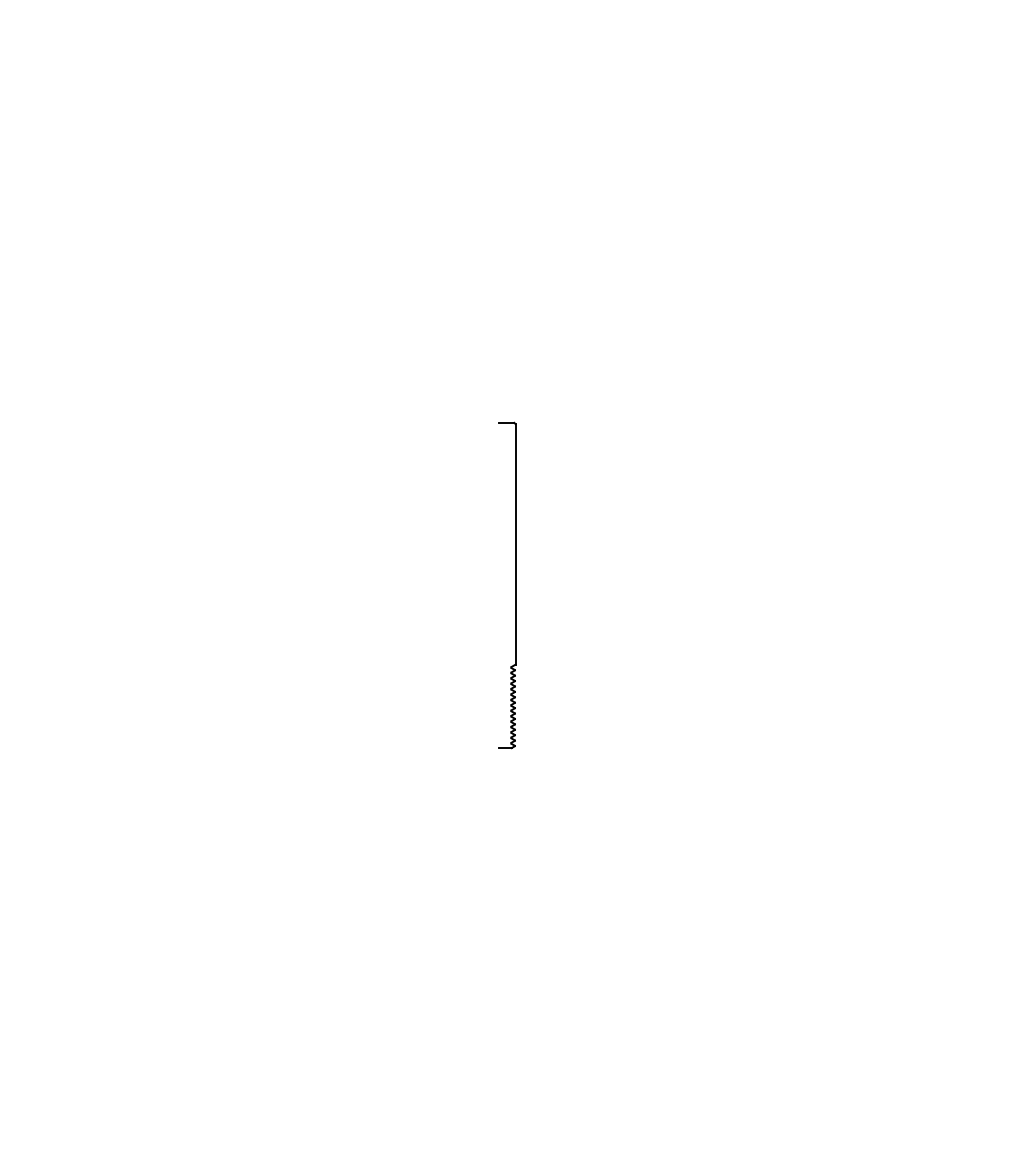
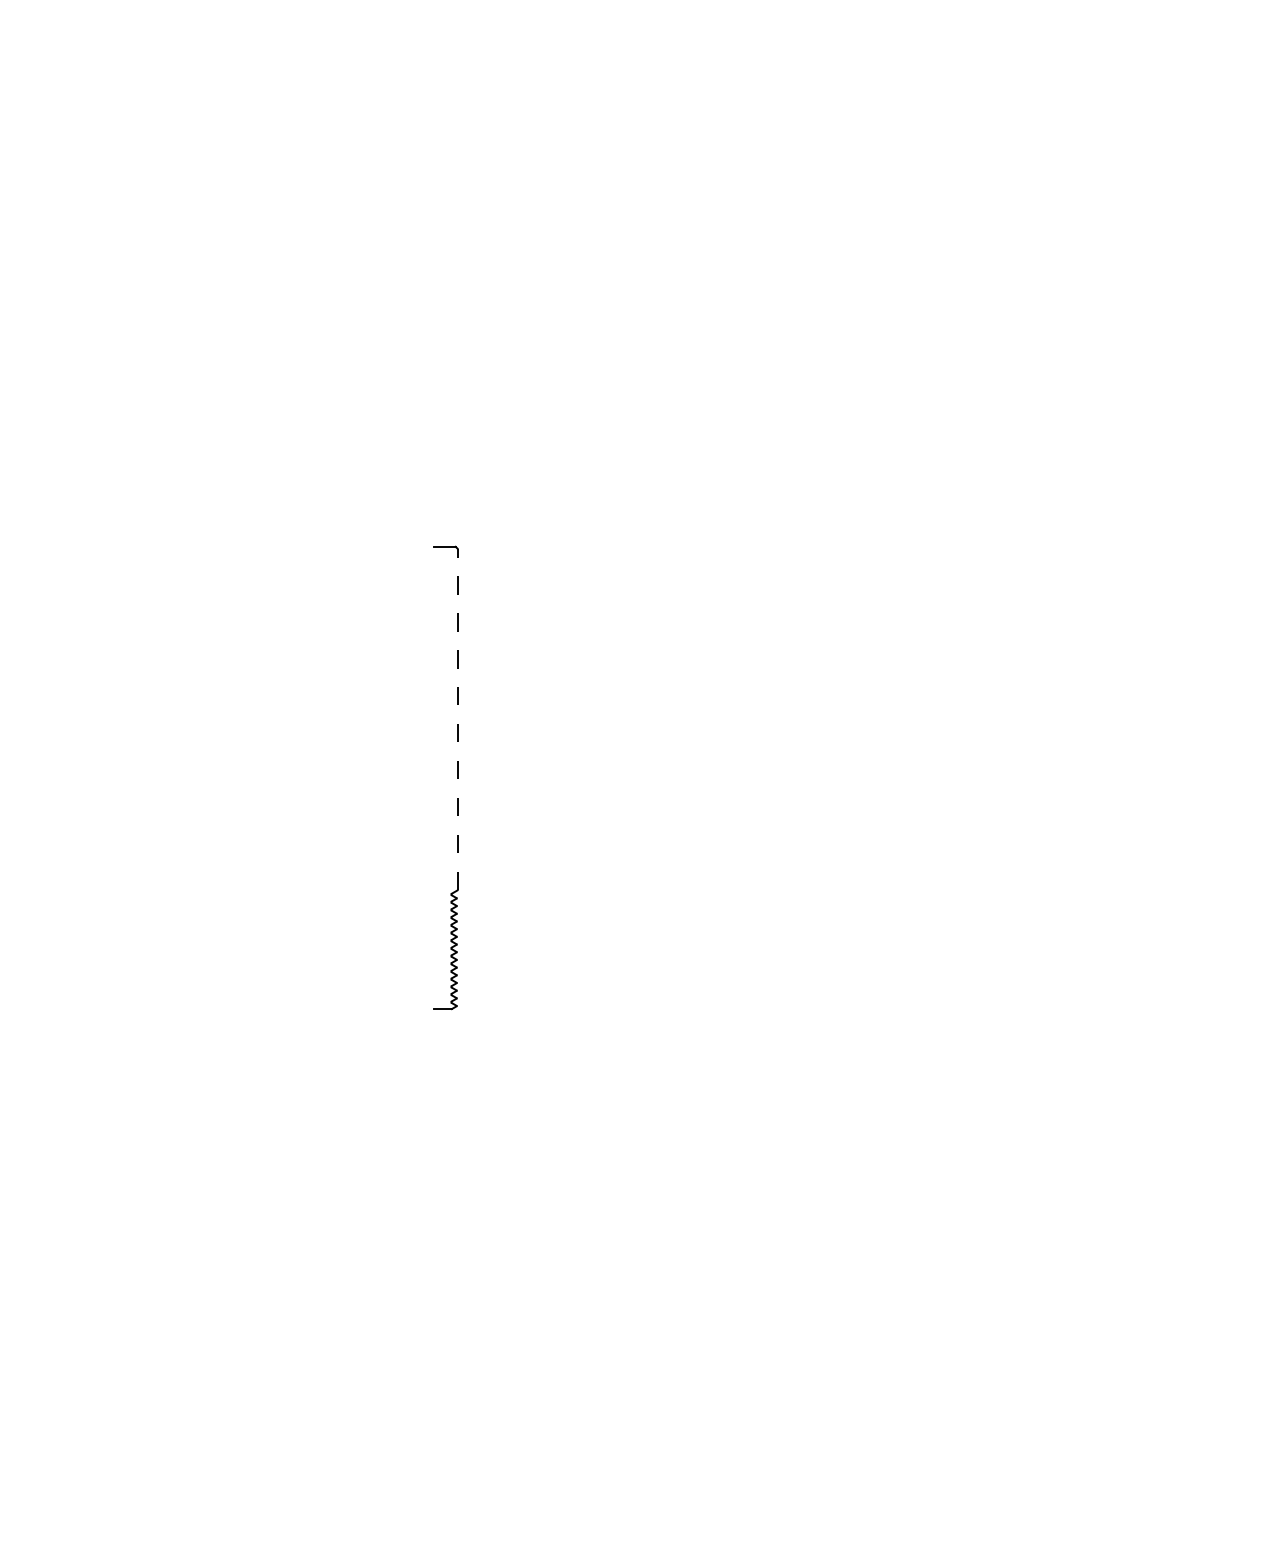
line: (515, 543) -> (457, 718), solid -> dashed

